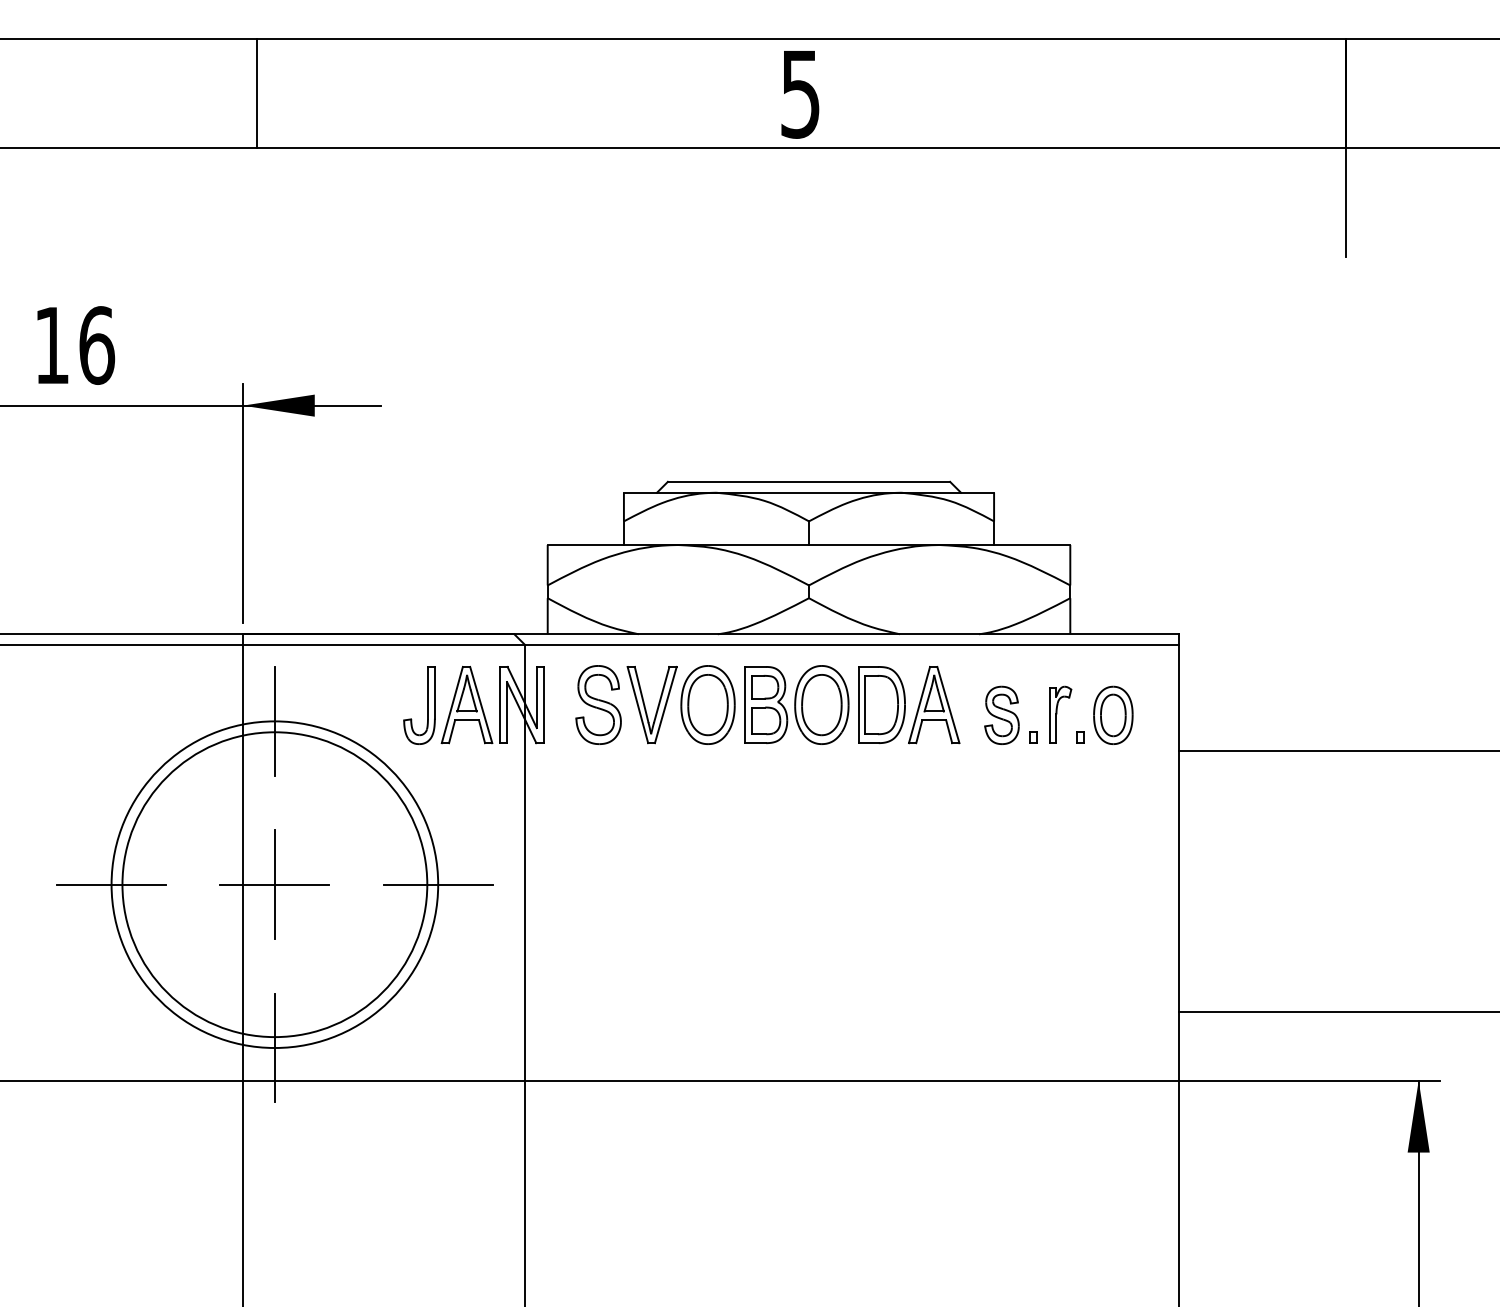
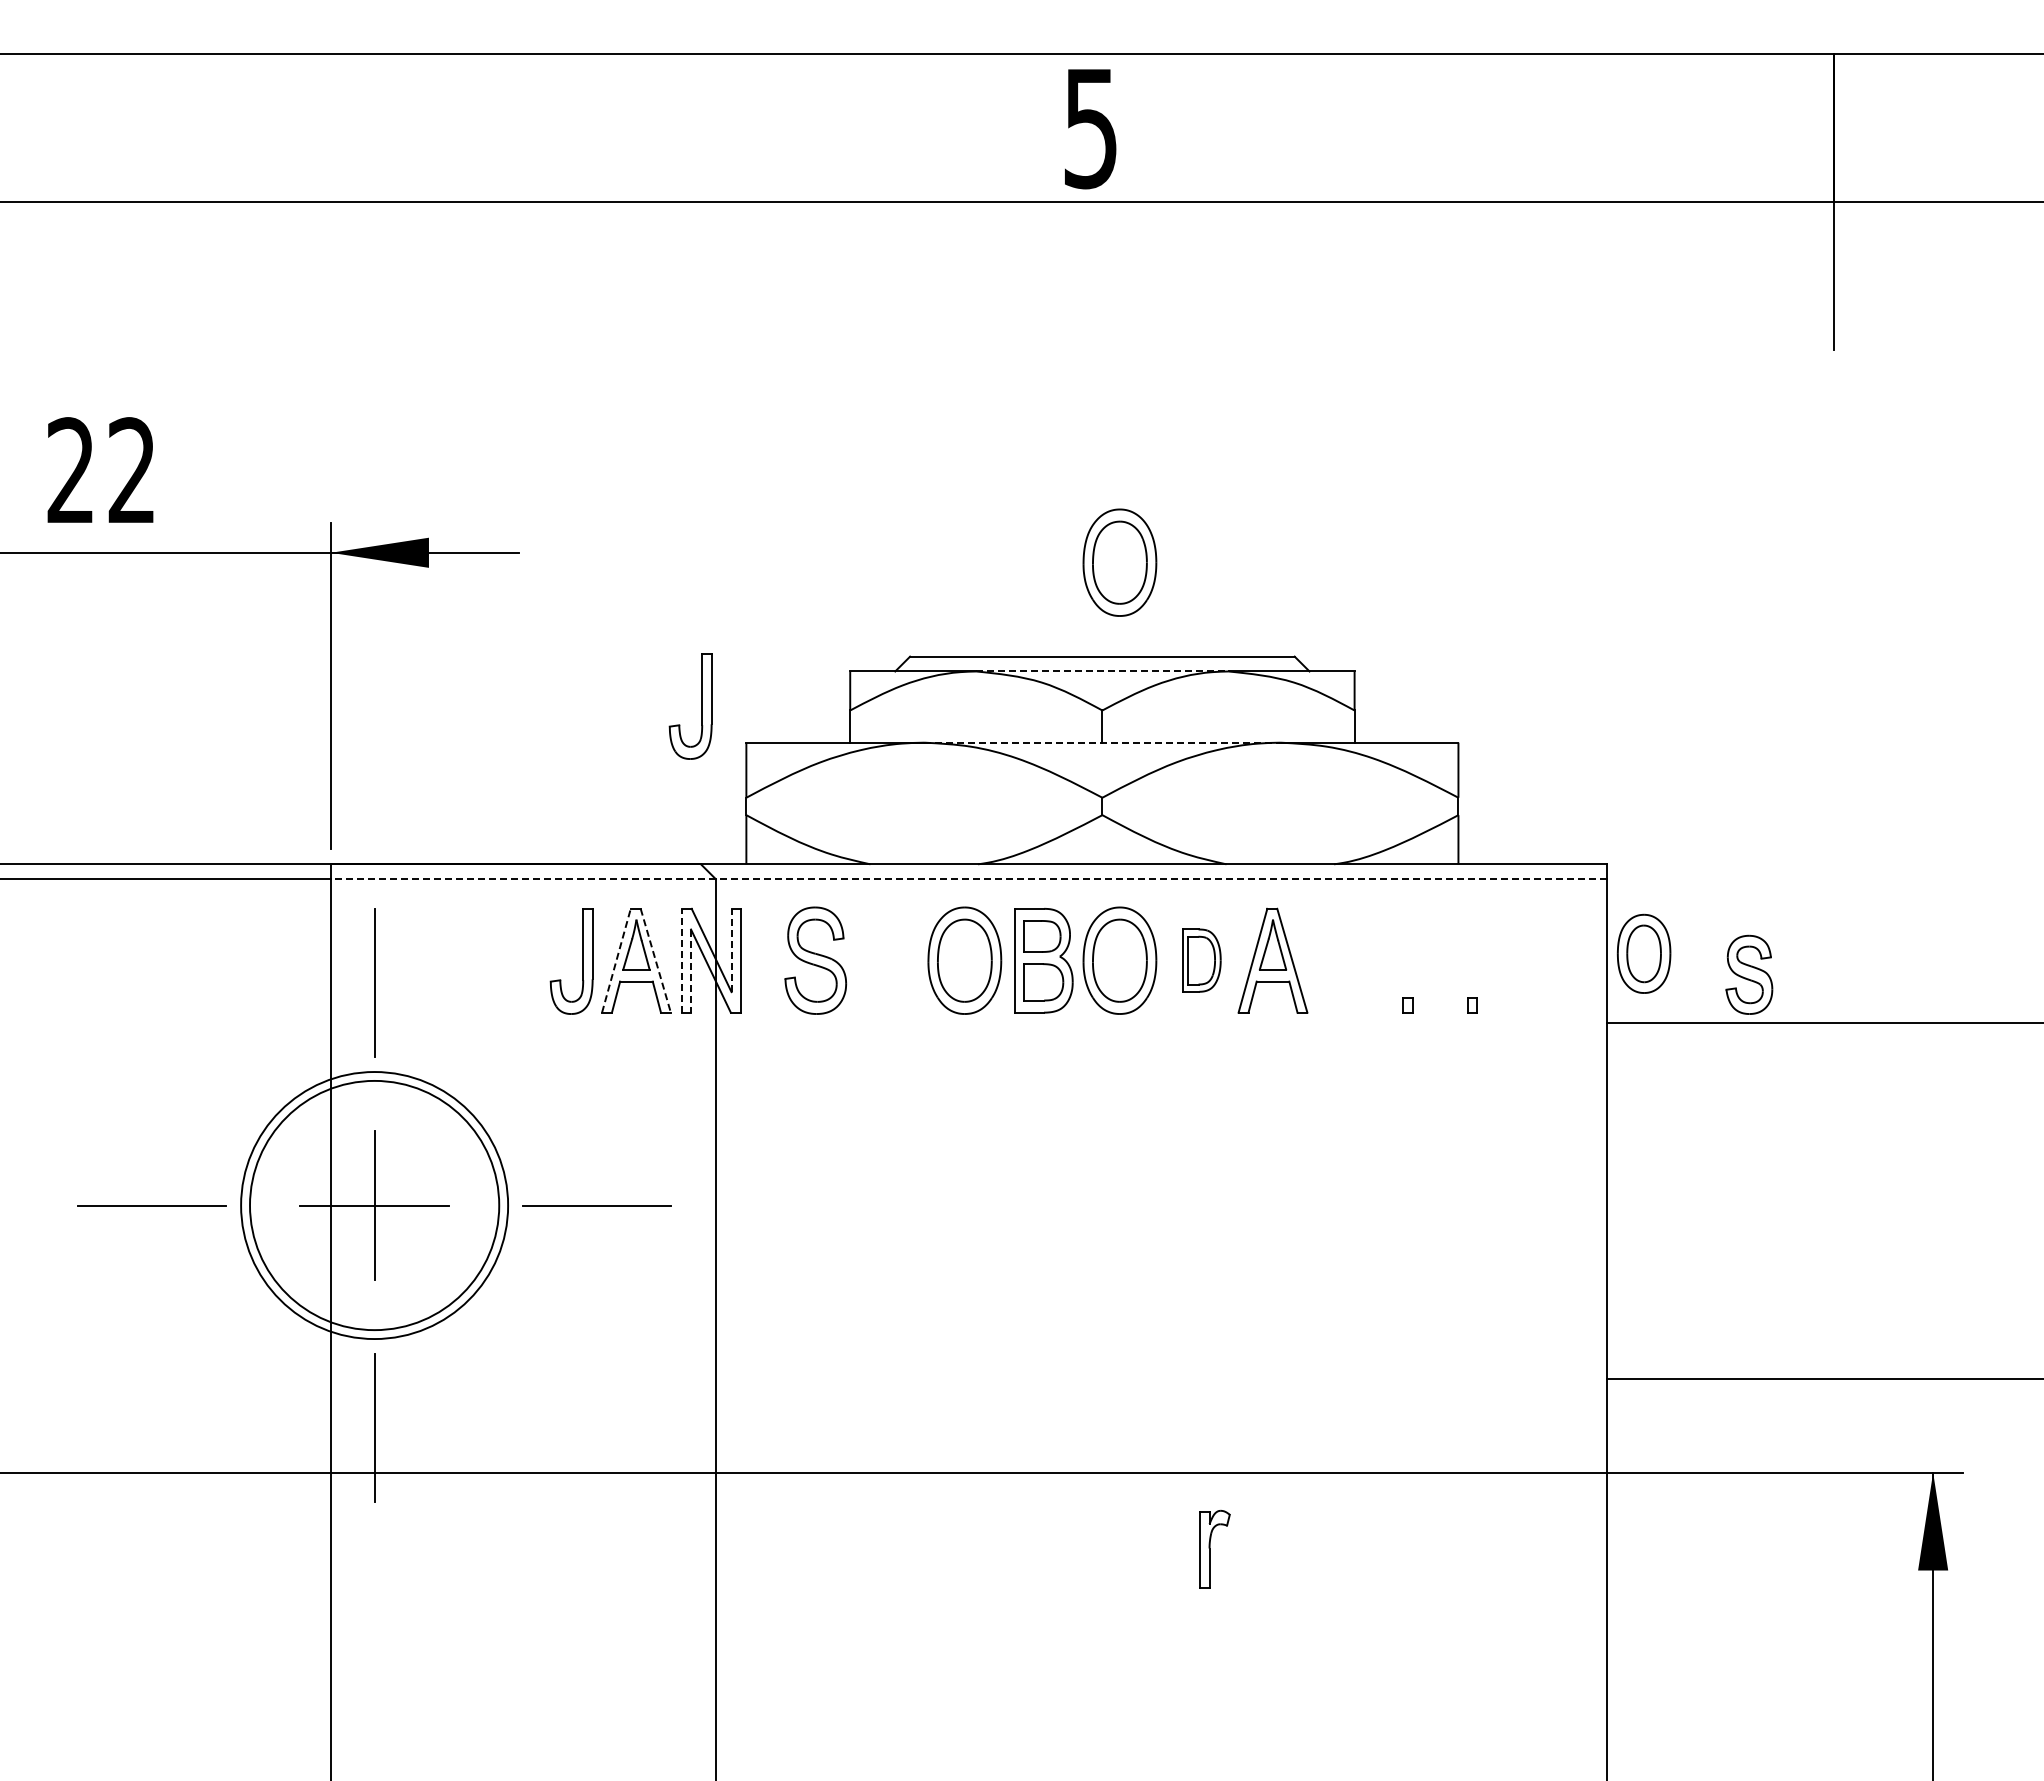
line: (257, 93) -> (350, 127), removed
text: (74, 345) -> (101, 470), 16 -> 22
part: (821, 412) -> (1119, 562), added
line: (809, 492) -> (1102, 671), solid -> dashed
part: (514, 518) -> (701, 706), added
line: (809, 544) -> (1102, 742), solid -> dashed
line: (710, 645) -> (968, 879), solid -> dashed
line: (536, 697) -> (731, 950), solid -> dashed
line: (452, 704) -> (616, 960), solid -> dashed
line: (500, 704) -> (681, 960), solid -> dashed
part: (881, 704) -> (1201, 960), size x0.6
line: (481, 705) -> (655, 961), solid -> dashed
part: (657, 705) -> (896, 961), removed
line: (507, 712) -> (691, 971), solid -> dashed
part: (1060, 714) -> (1214, 1548), moved
part: (1002, 715) -> (1749, 974), moved
part: (1112, 715) -> (1643, 953), moved
circle: (274, 884) -> (374, 1205), size x0.6
circle: (274, 884) -> (374, 1205), size x0.6

